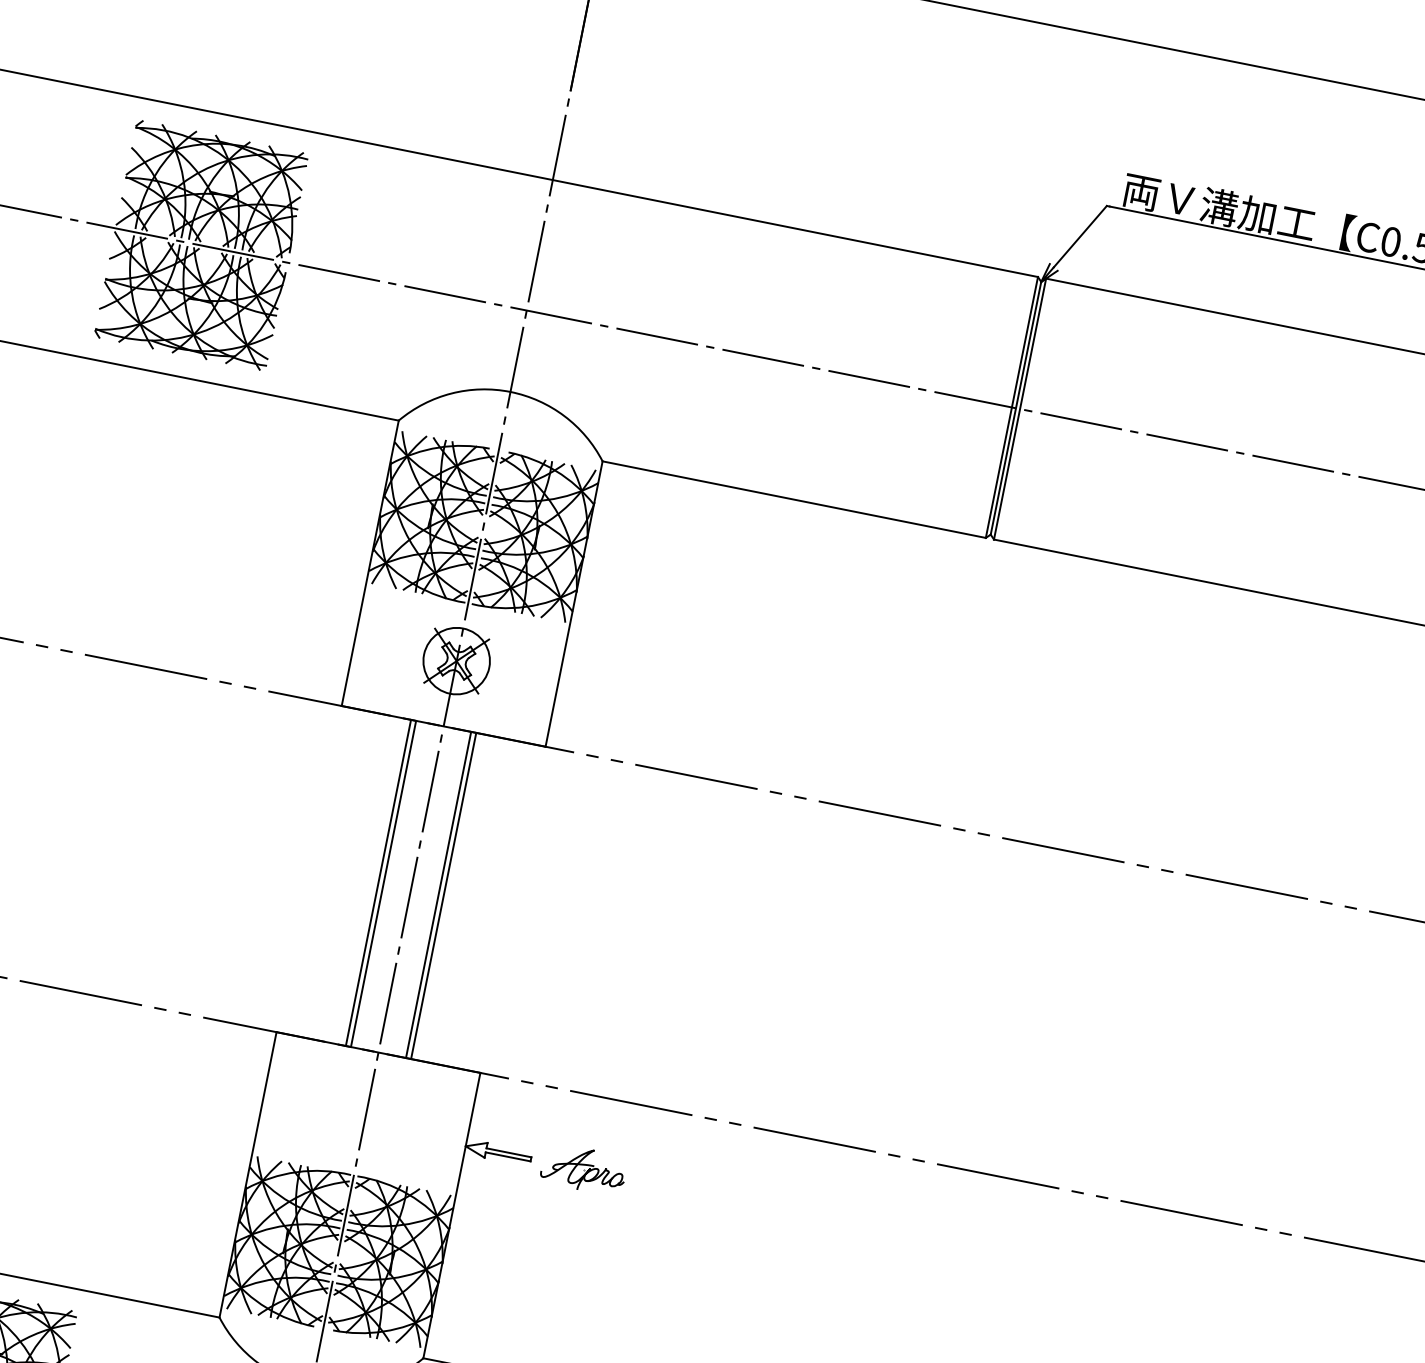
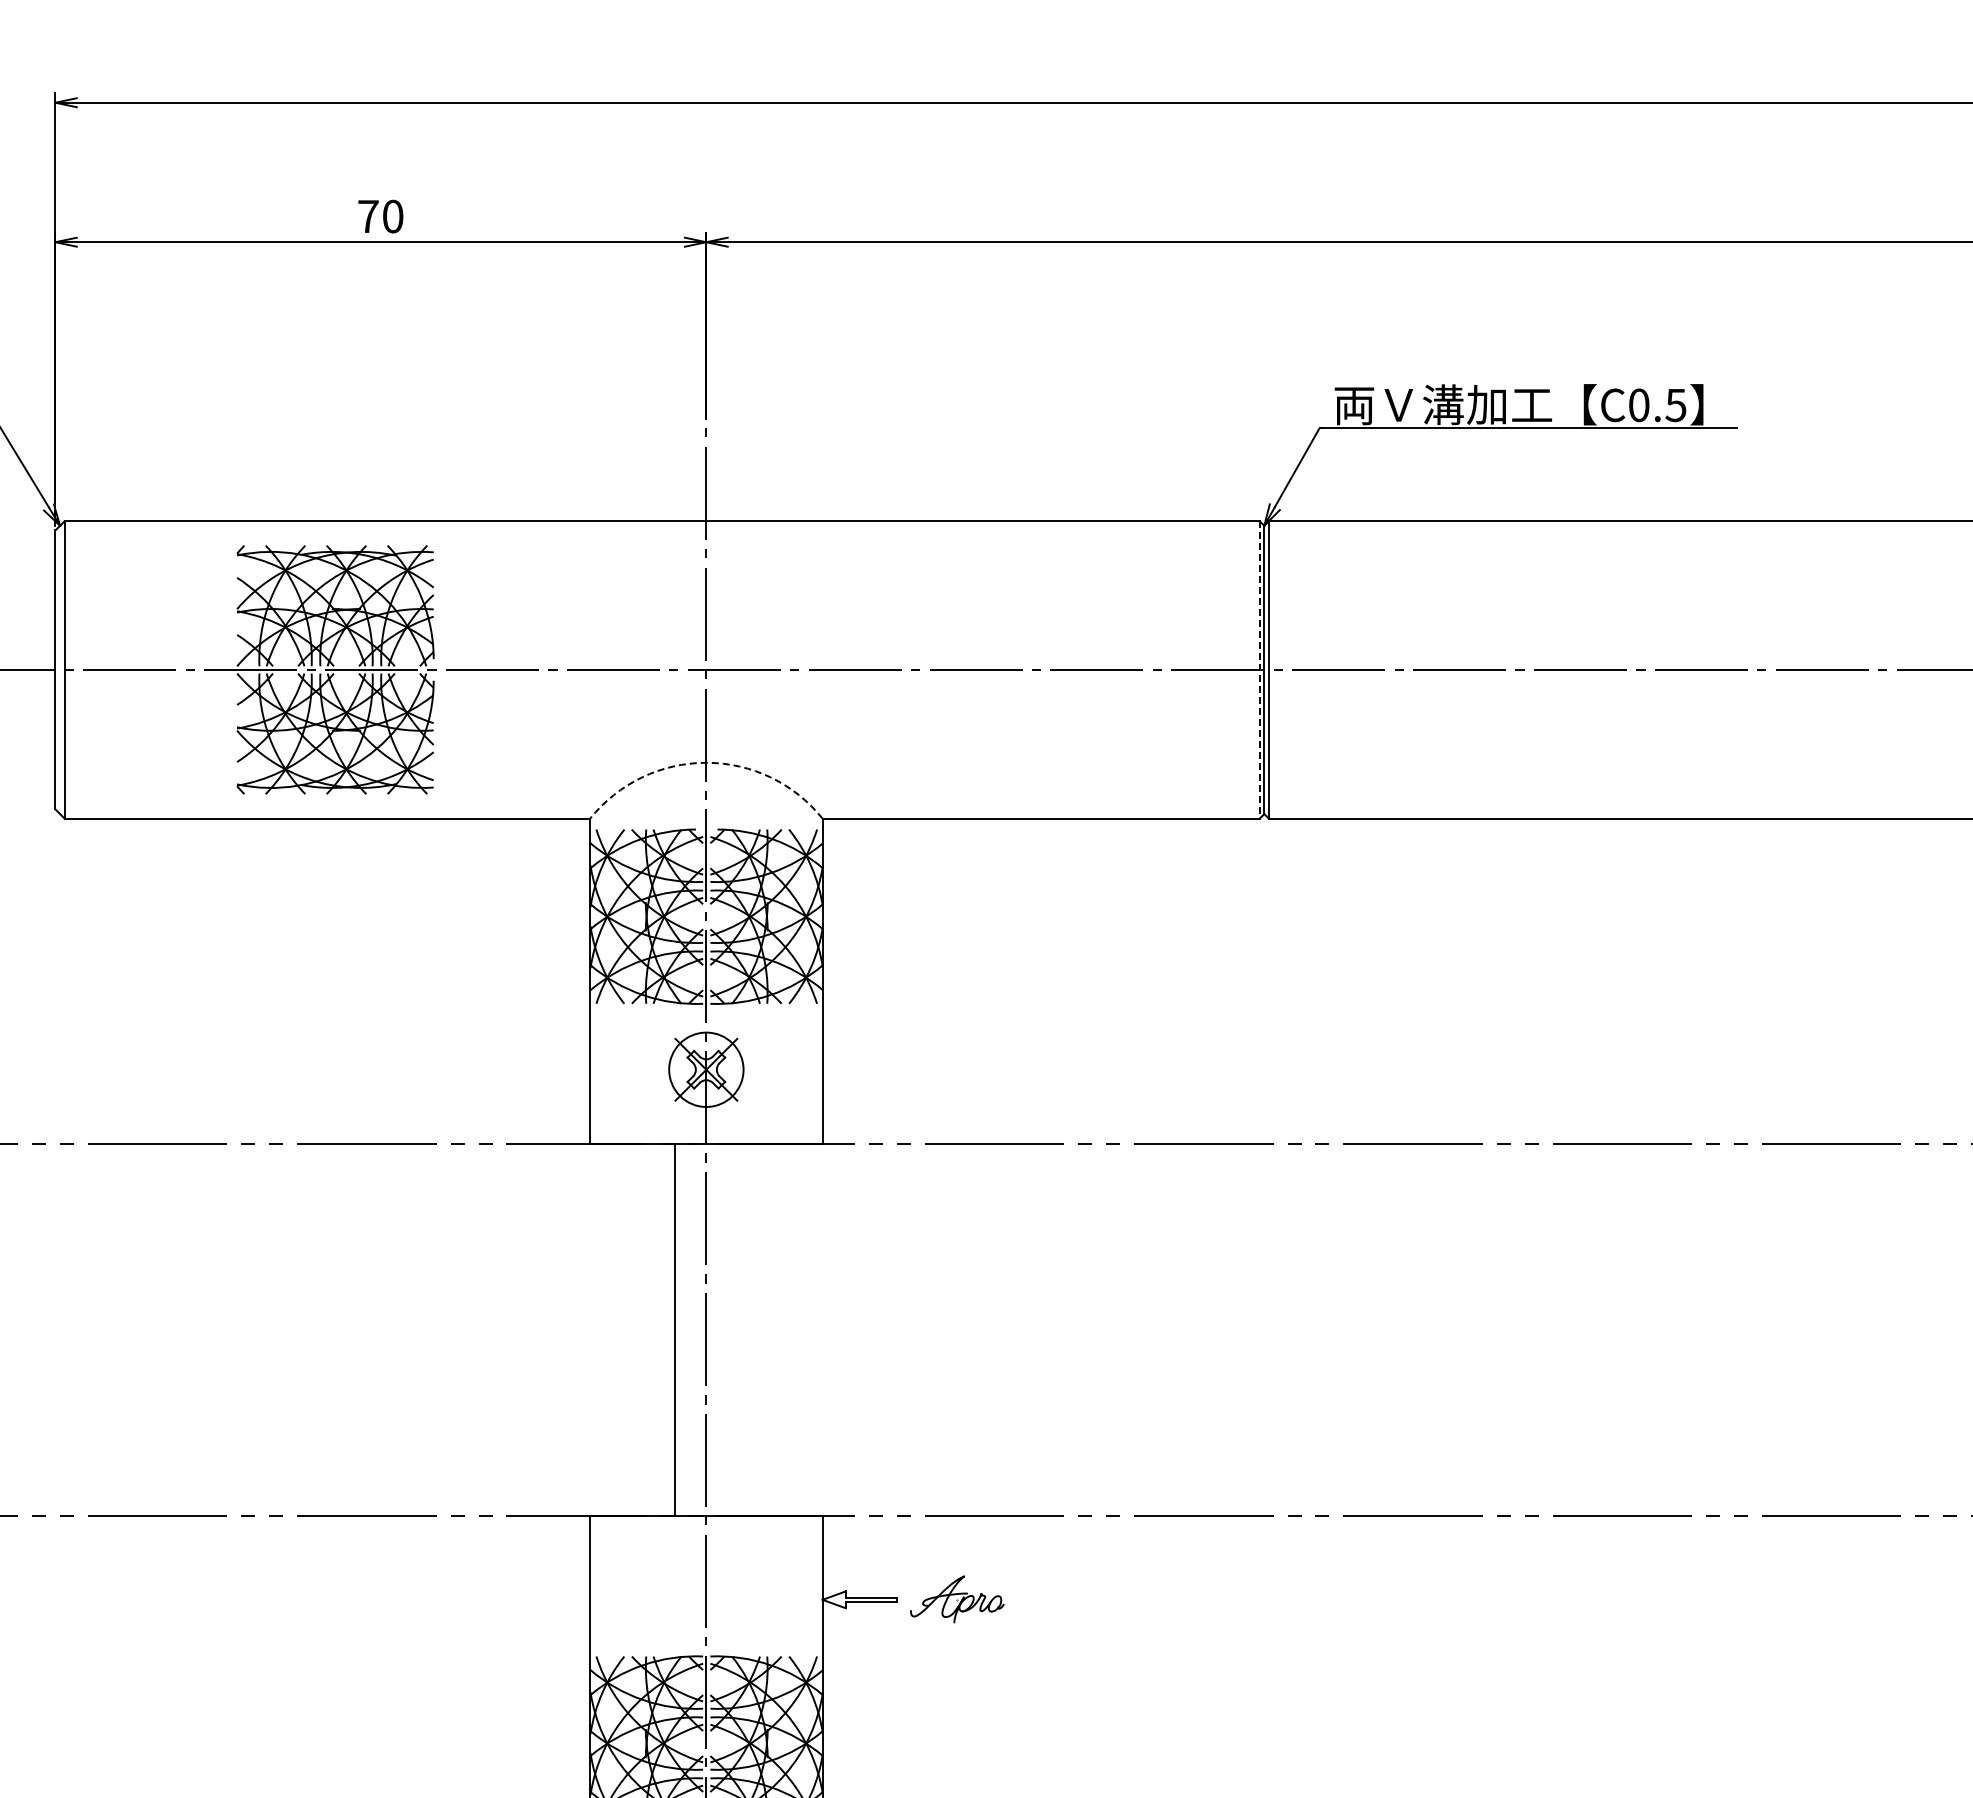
arc: (510, 391) -> (706, 762), solid -> dashed
line: (1011, 407) -> (1259, 669), solid -> dashed
line: (378, 883) -> (669, 1330), removed
line: (438, 895) -> (737, 1330), removed
line: (443, 896) -> (743, 1330), removed

